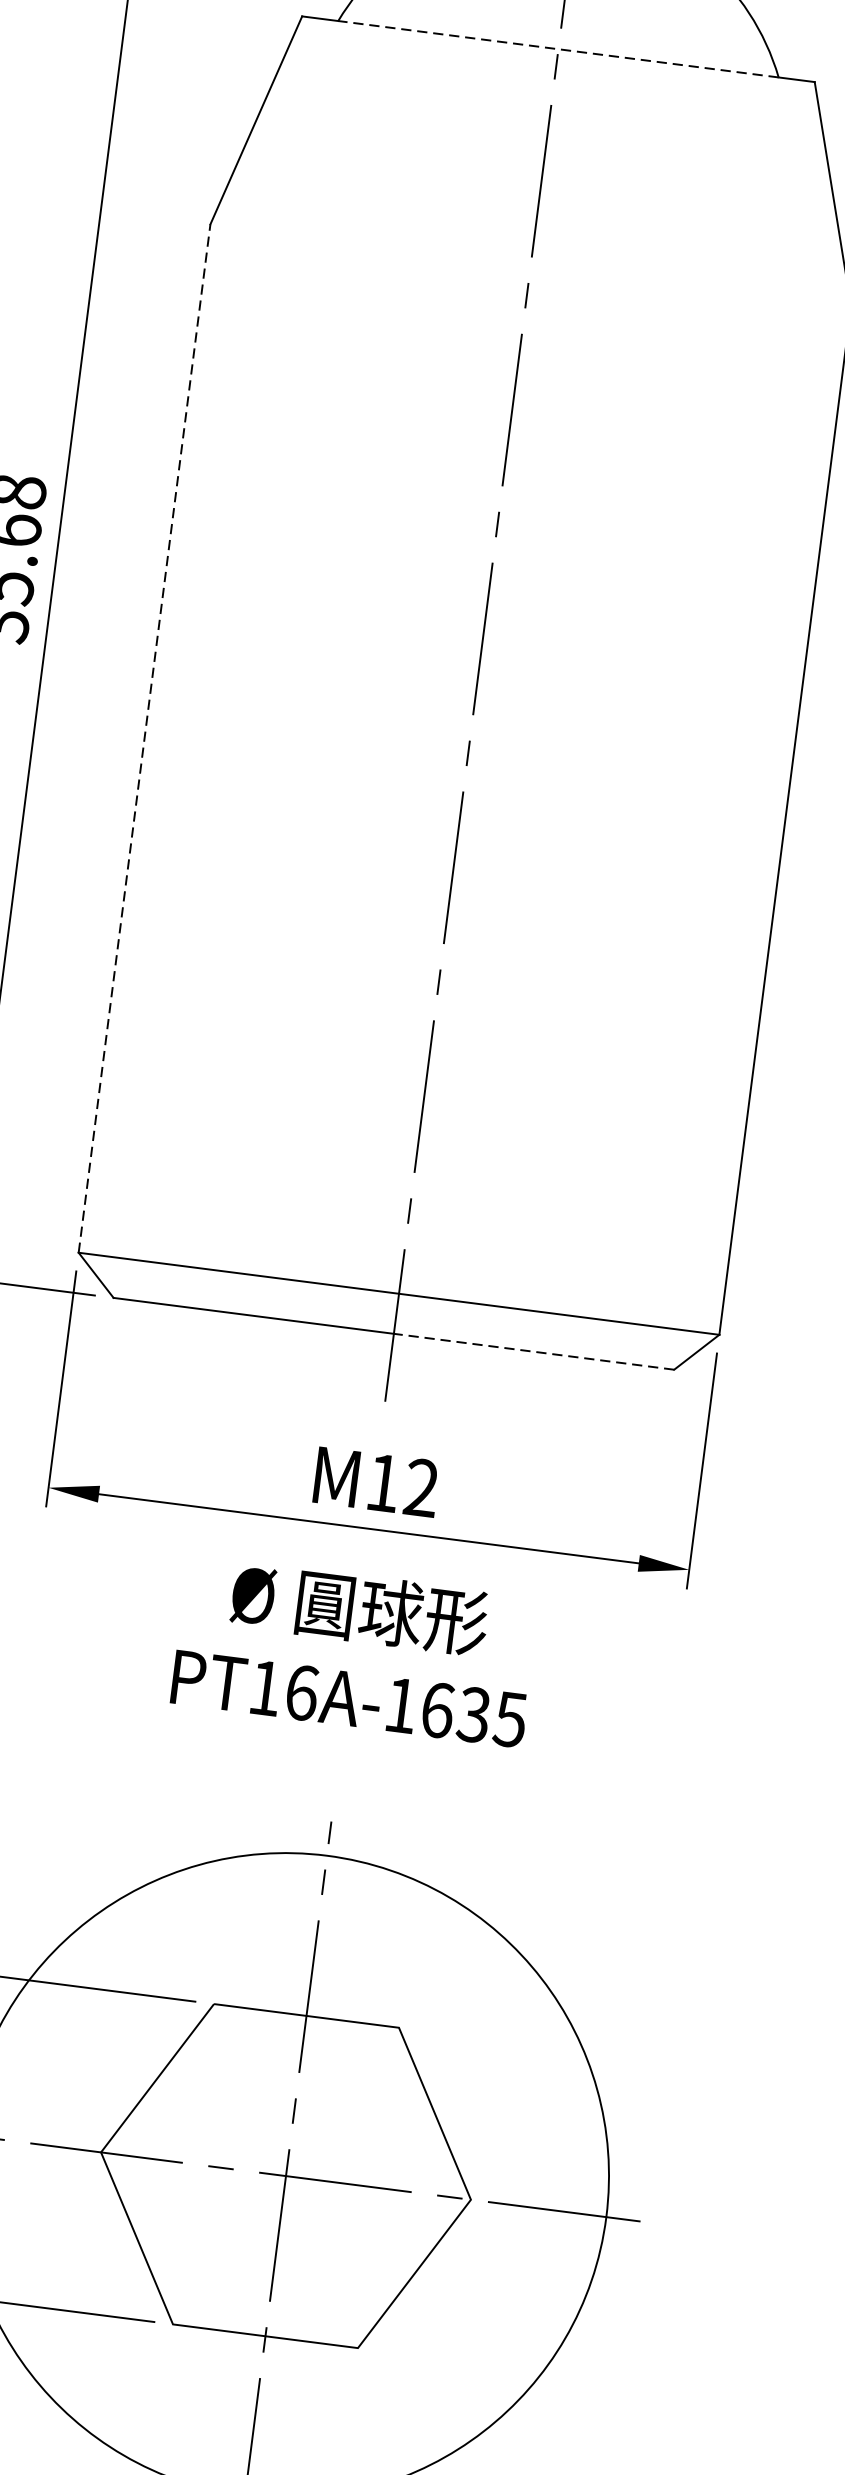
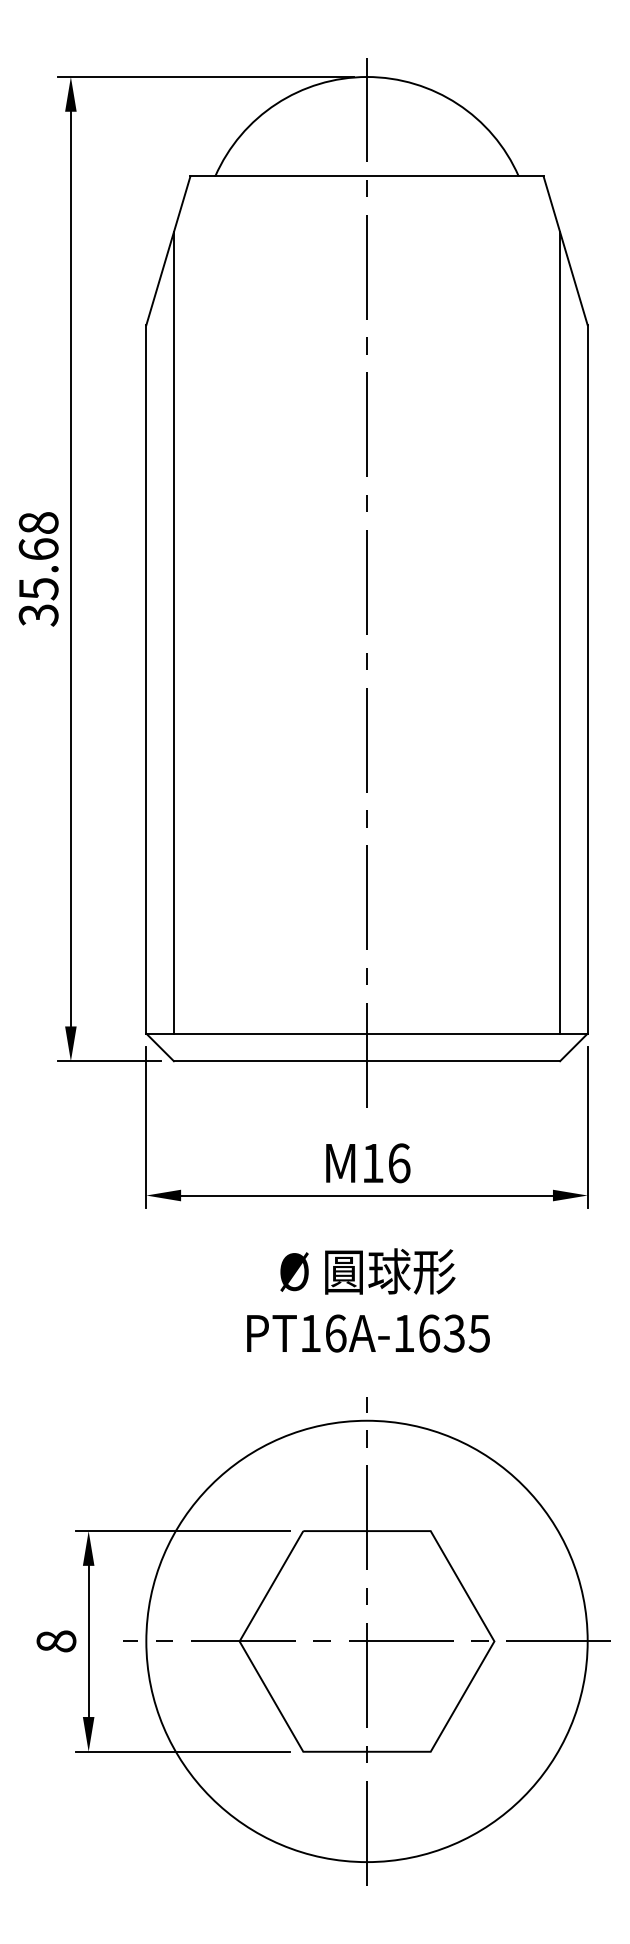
line: (559, 49) -> (367, 176), dashed -> solid
line: (192, 675) -> (173, 632), added
line: (144, 737) -> (146, 678), dashed -> solid
line: (754, 747) -> (560, 632), added
line: (533, 1352) -> (463, 1061), dashed -> solid
text: (422, 1488) -> (399, 1163), 12 -> 16
text: (355, 1650) -> (368, 1300), moved

